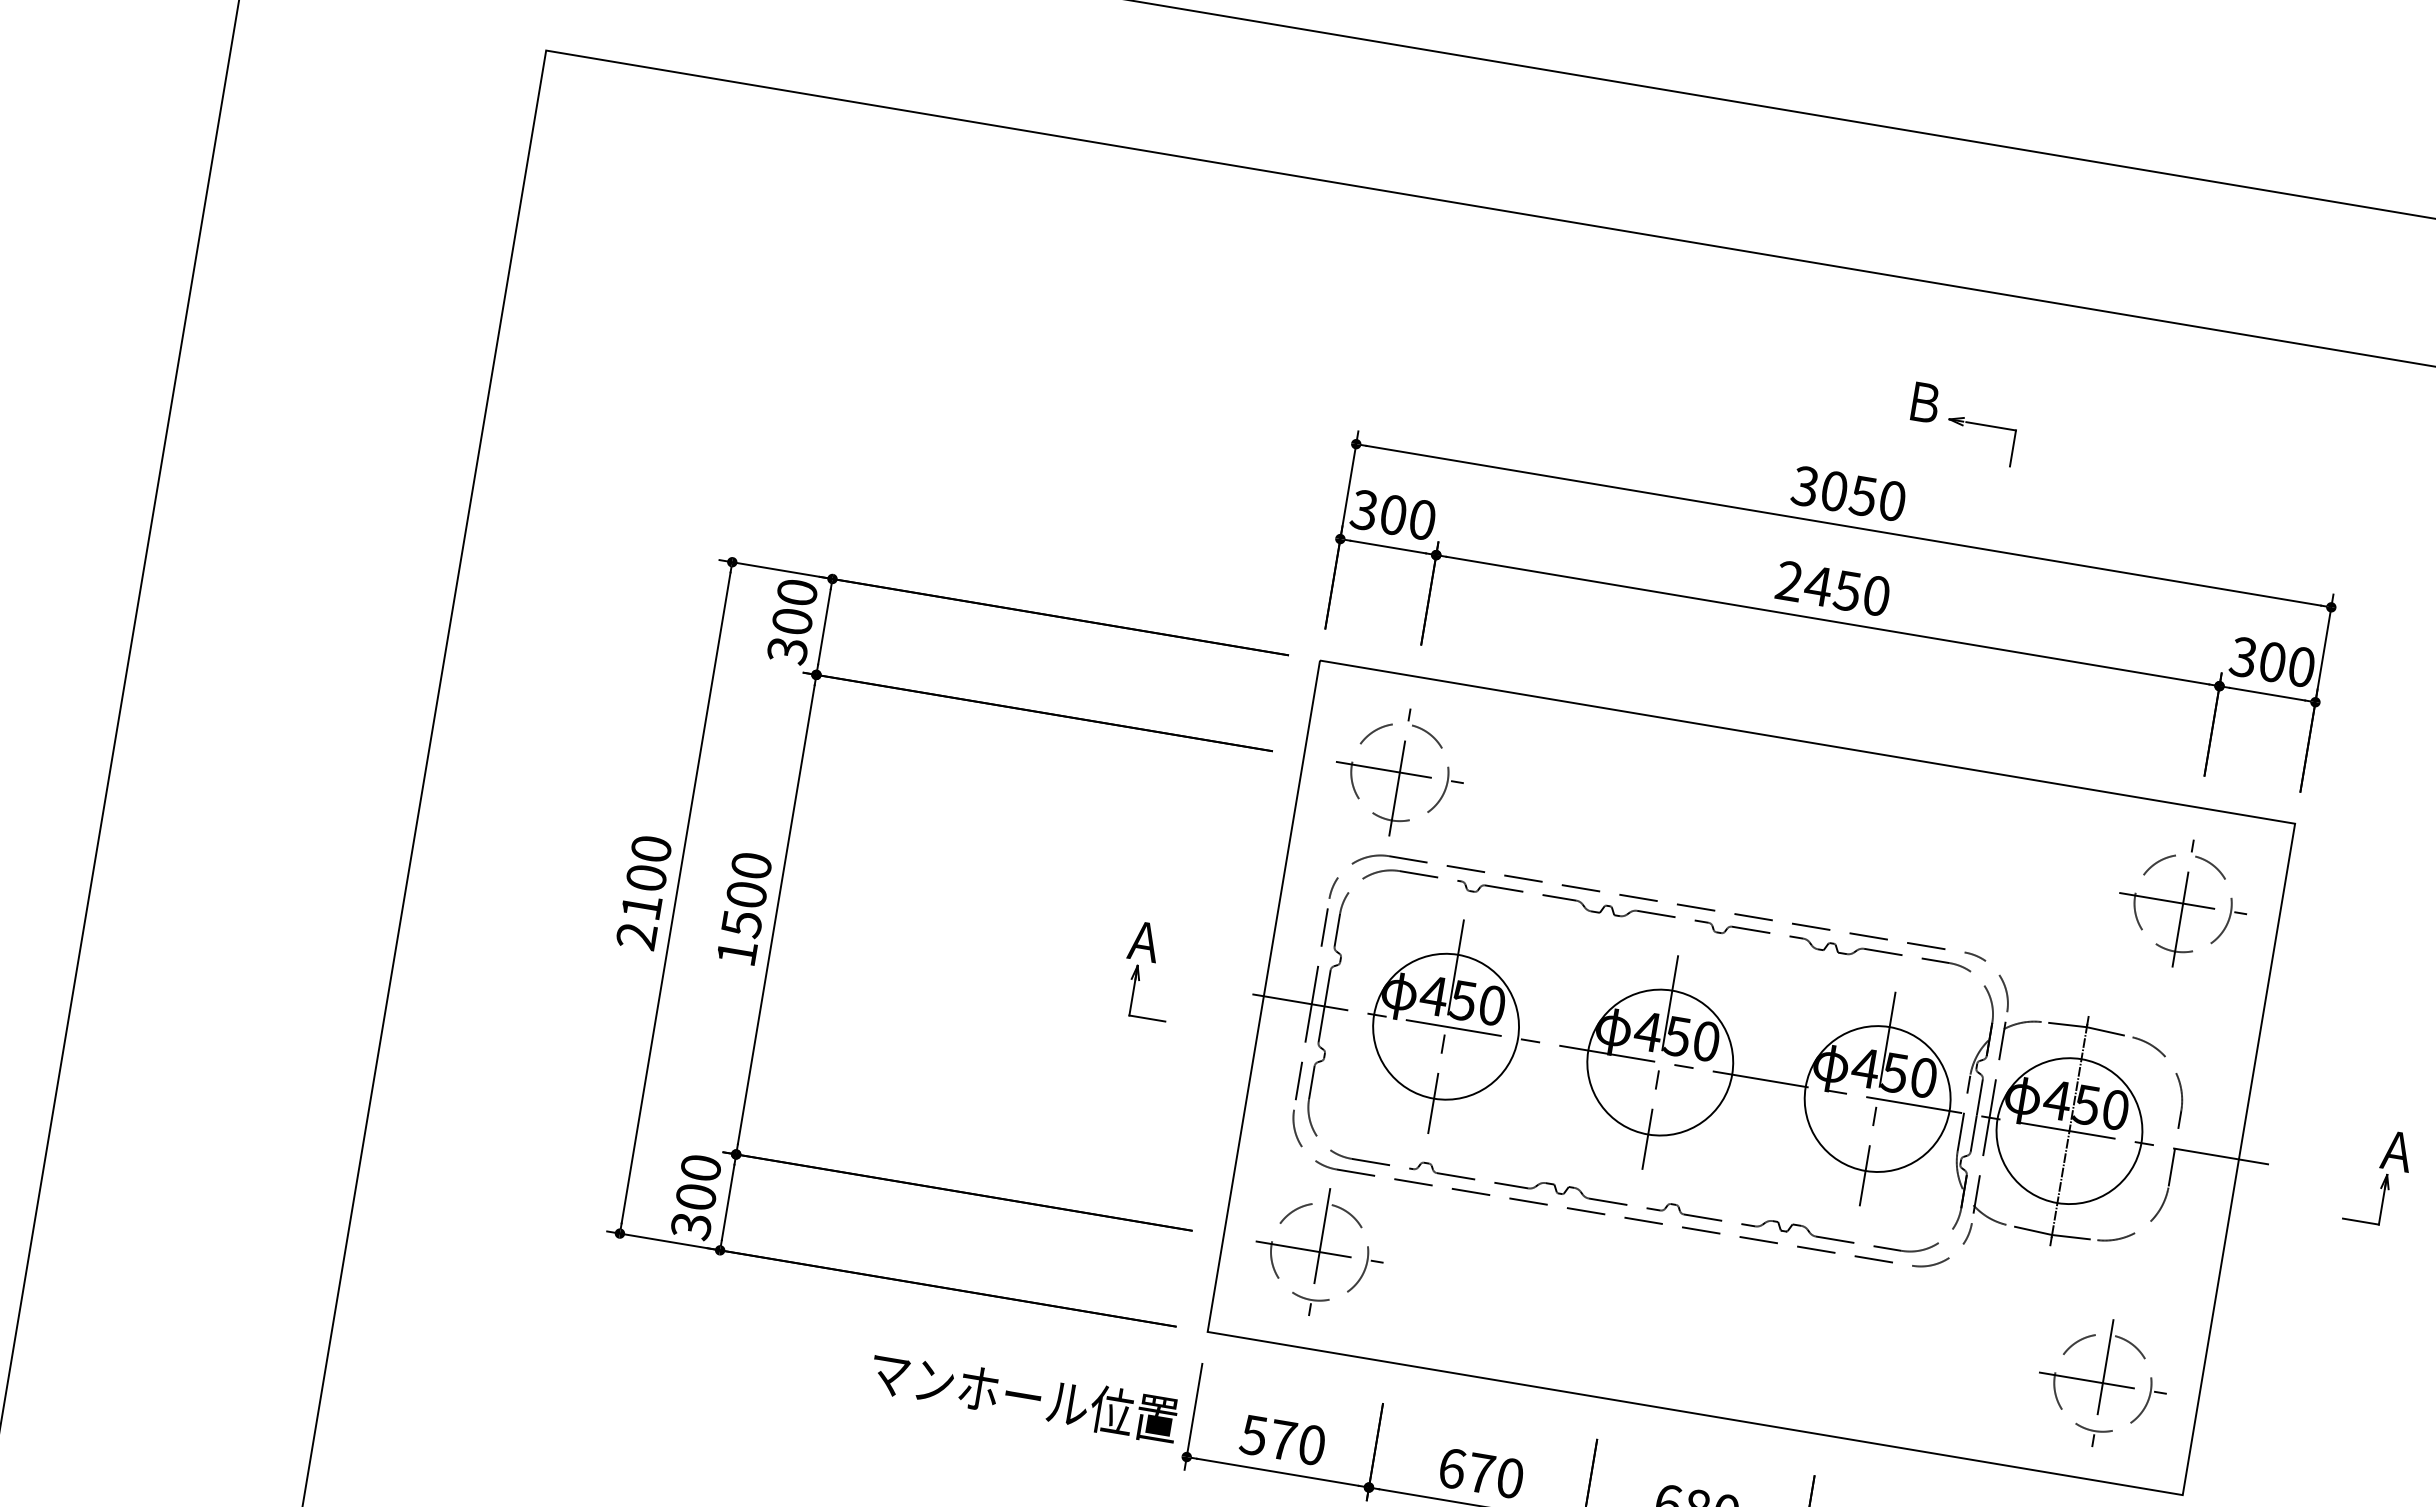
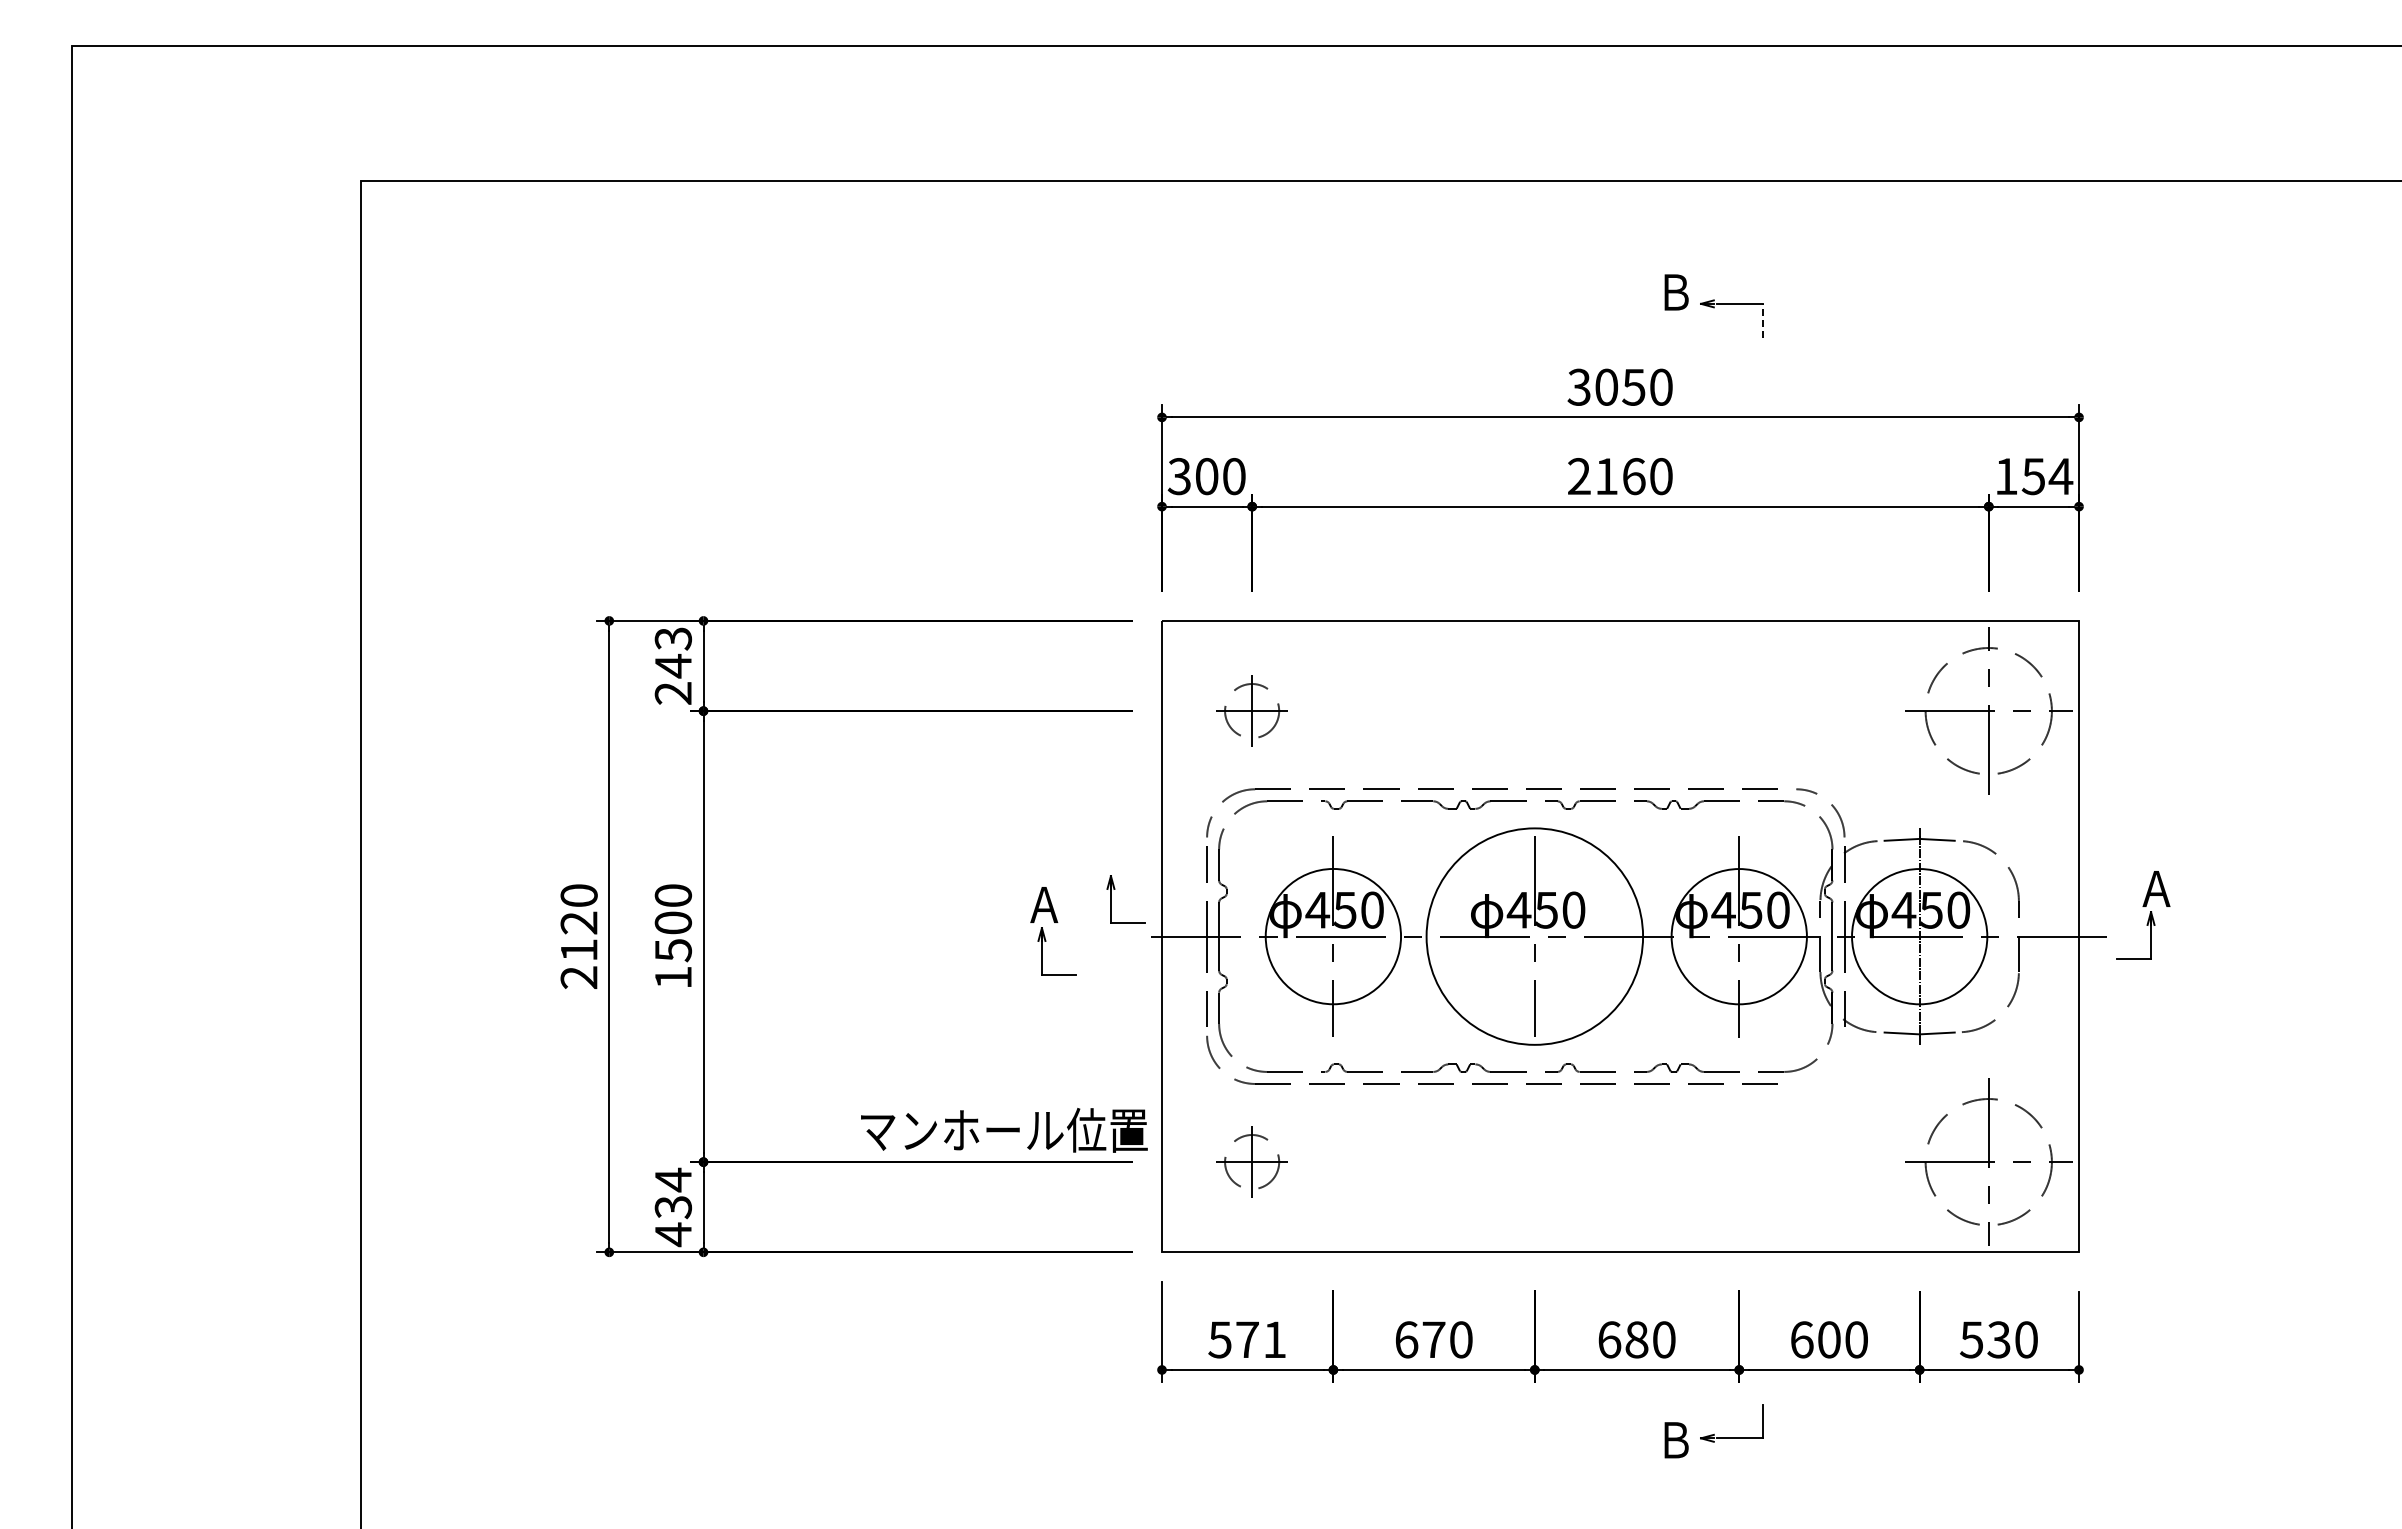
line: (2013, 448) -> (1763, 320), solid -> dashed
text: (1832, 588) -> (1619, 476), 2450 -> 2160
text: (792, 622) -> (673, 666), 300 -> 243
text: (2272, 662) -> (2033, 476), 300 -> 154
part: (1399, 771) -> (1251, 710), size x0.6
text: (645, 877) -> (578, 922), 2100 -> 2120
part: (2182, 902) -> (1988, 710), size x1.4
part: (1216, 947) -> (1111, 899), added
circle: (1659, 1062) -> (1534, 936), size x1.6
part: (2378, 1177) -> (2143, 915), moved
text: (696, 1197) -> (673, 1207), 300 -> 434
part: (1318, 1251) -> (1251, 1161), size x0.6
arc: (1948, 1257) -> (1828, 1070), removed
part: (2102, 1382) -> (1988, 1161), size x1.4
text: (1024, 1396) -> (1004, 1130), moved
text: (1311, 1444) -> (1274, 1339), 570 -> 571

